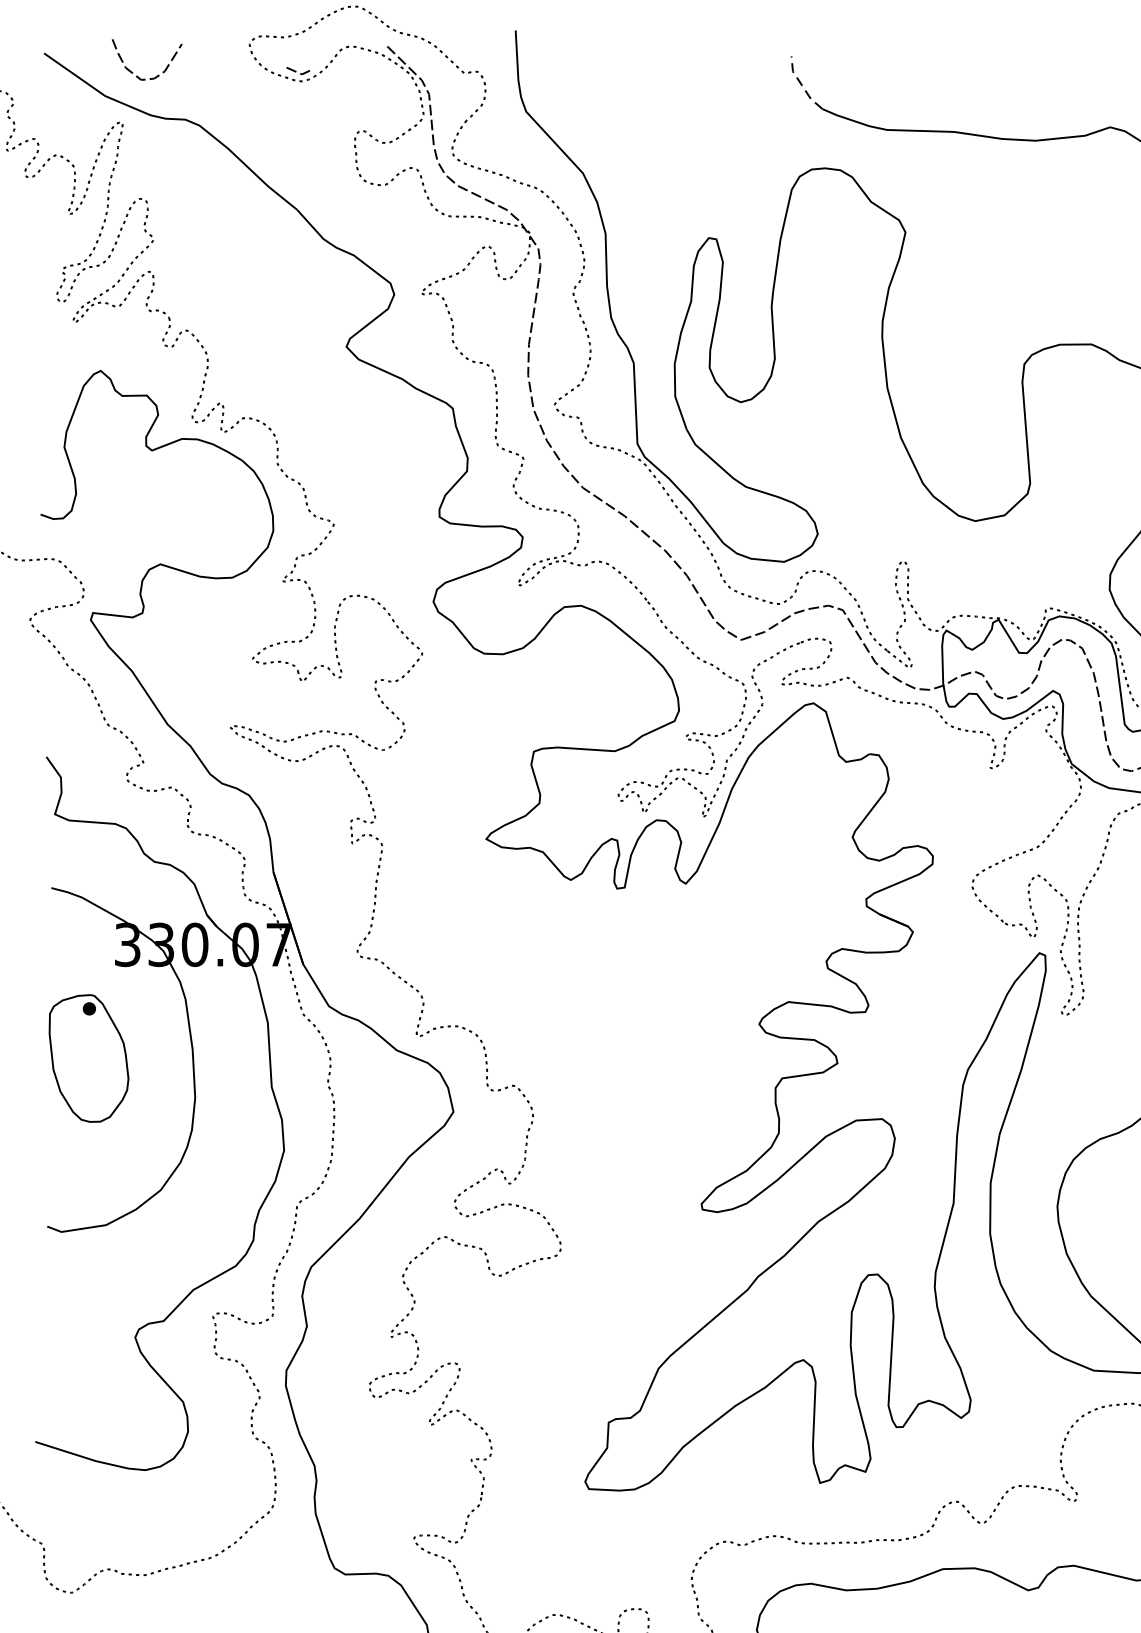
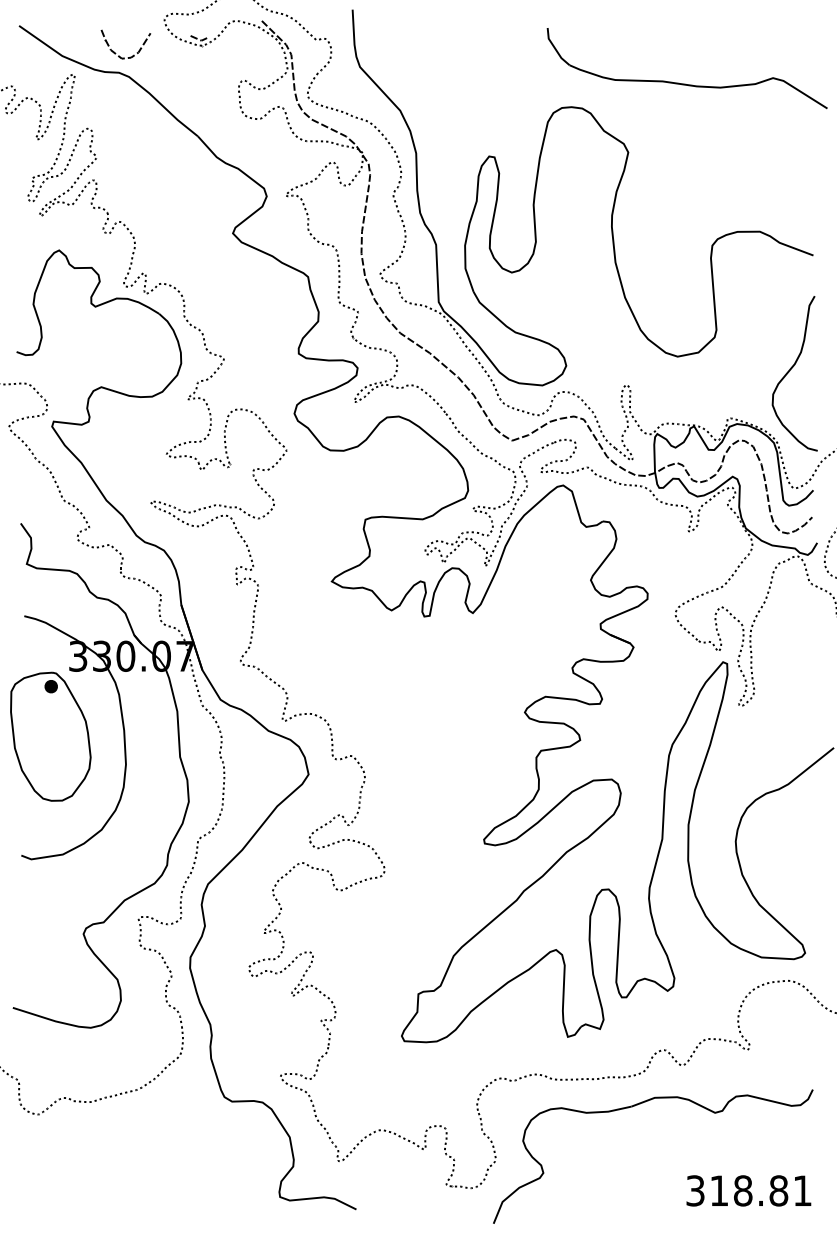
curve: (137, 75) -> (119, 55), moved
line: (802, 85) -> (555, 48), dashed -> solid
part: (88, 1058) -> (50, 736), size x1.43

